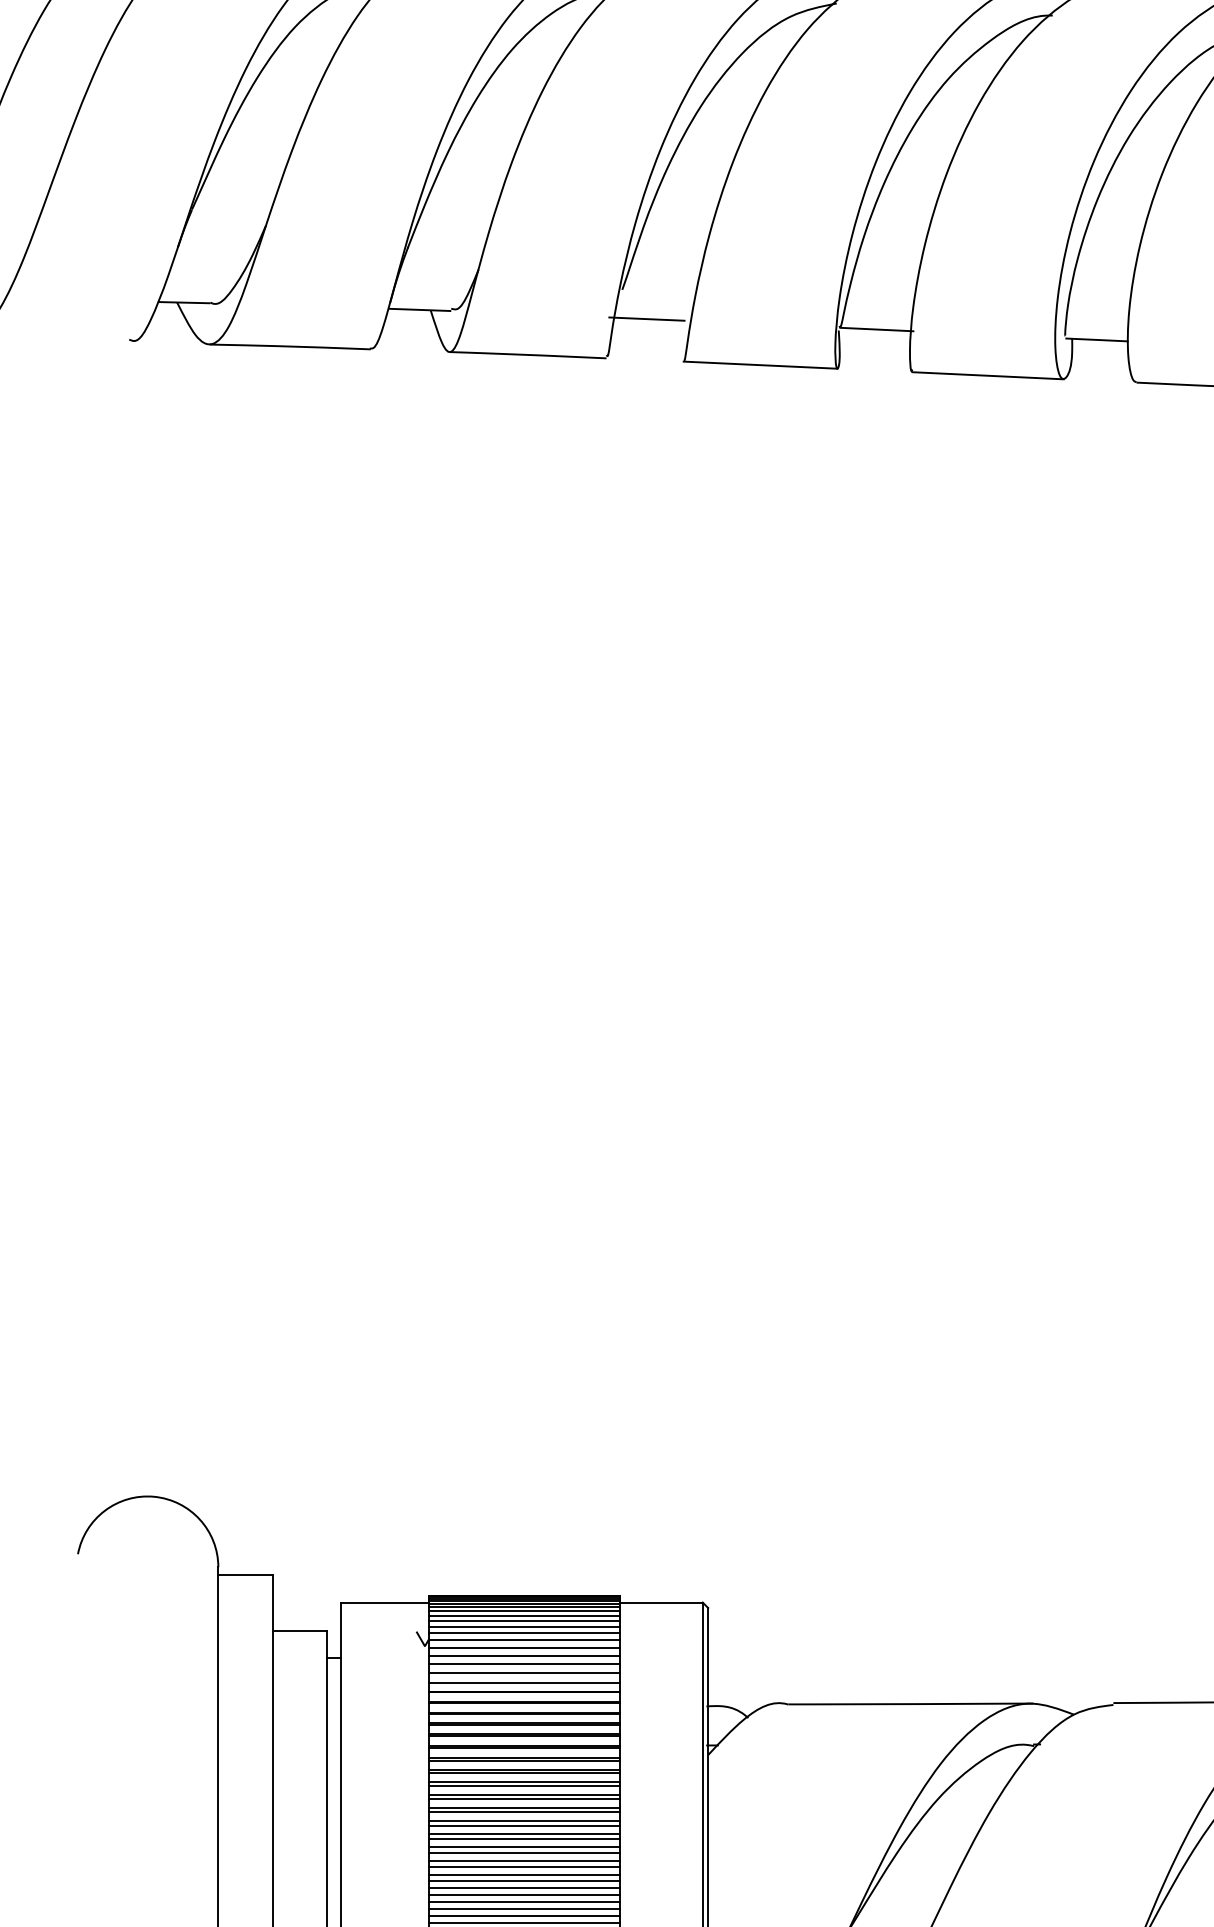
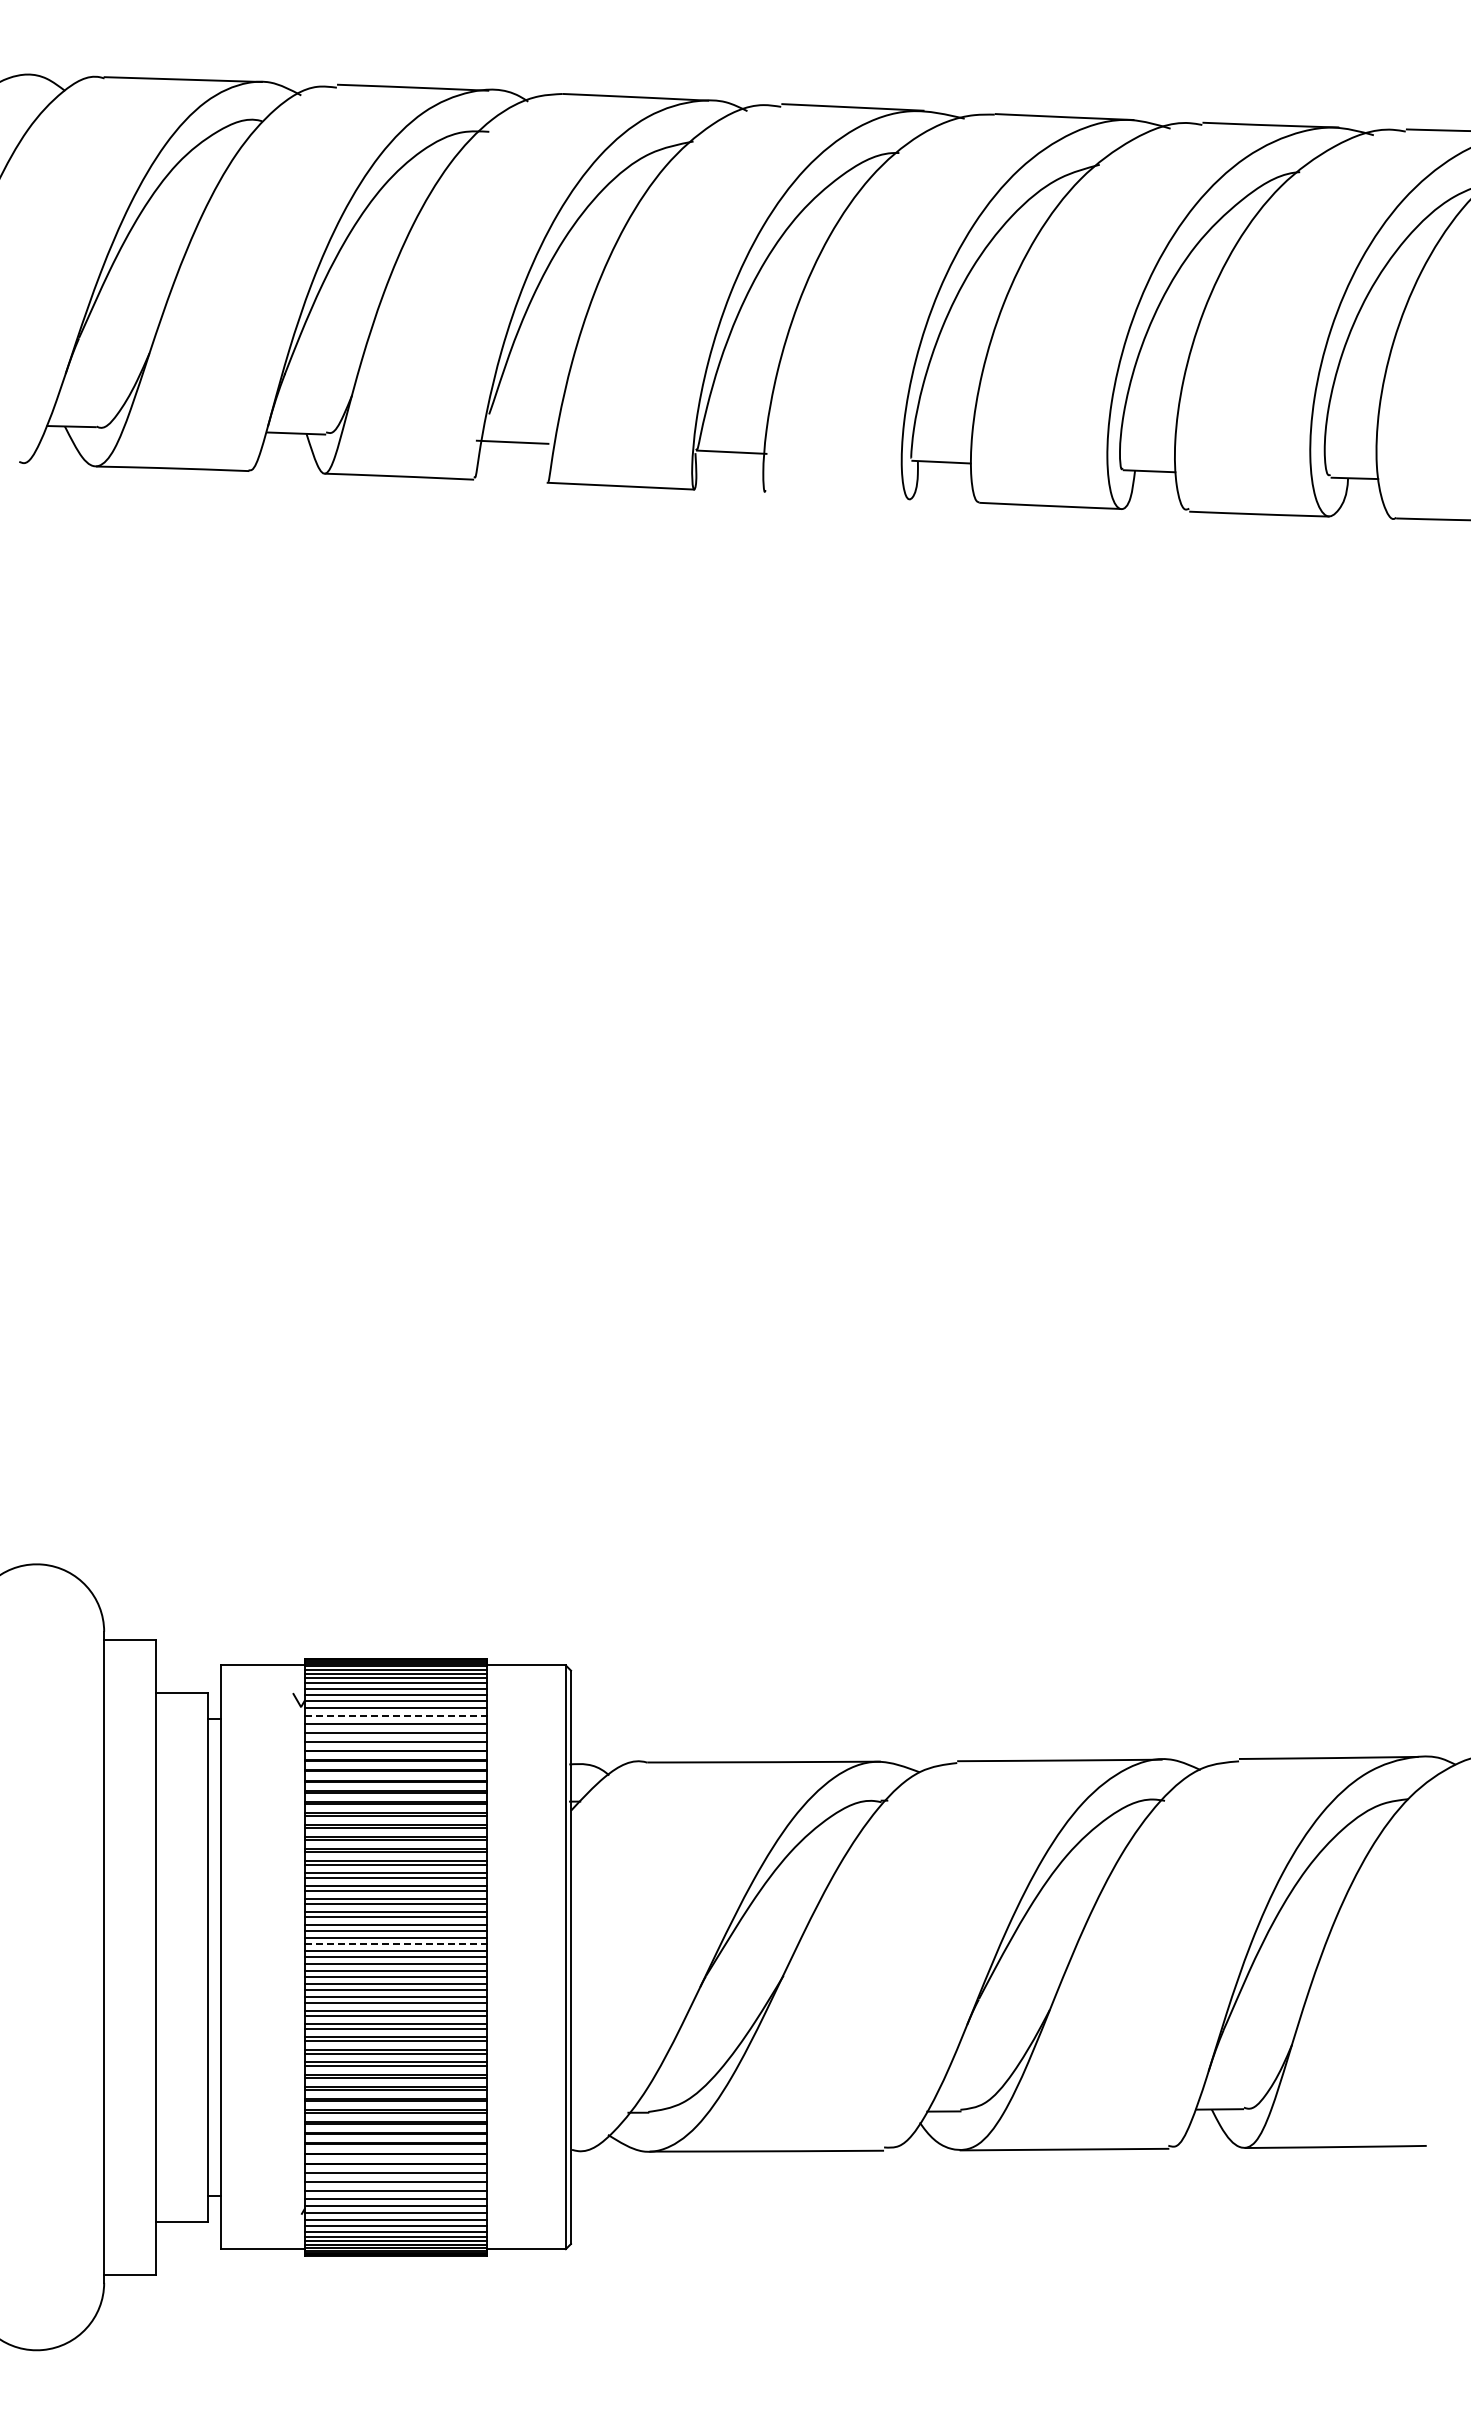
line: (987, 374) -> (837, 495), removed
line: (524, 1655) -> (395, 1715), solid -> dashed
line: (524, 1894) -> (395, 1943), solid -> dashed

